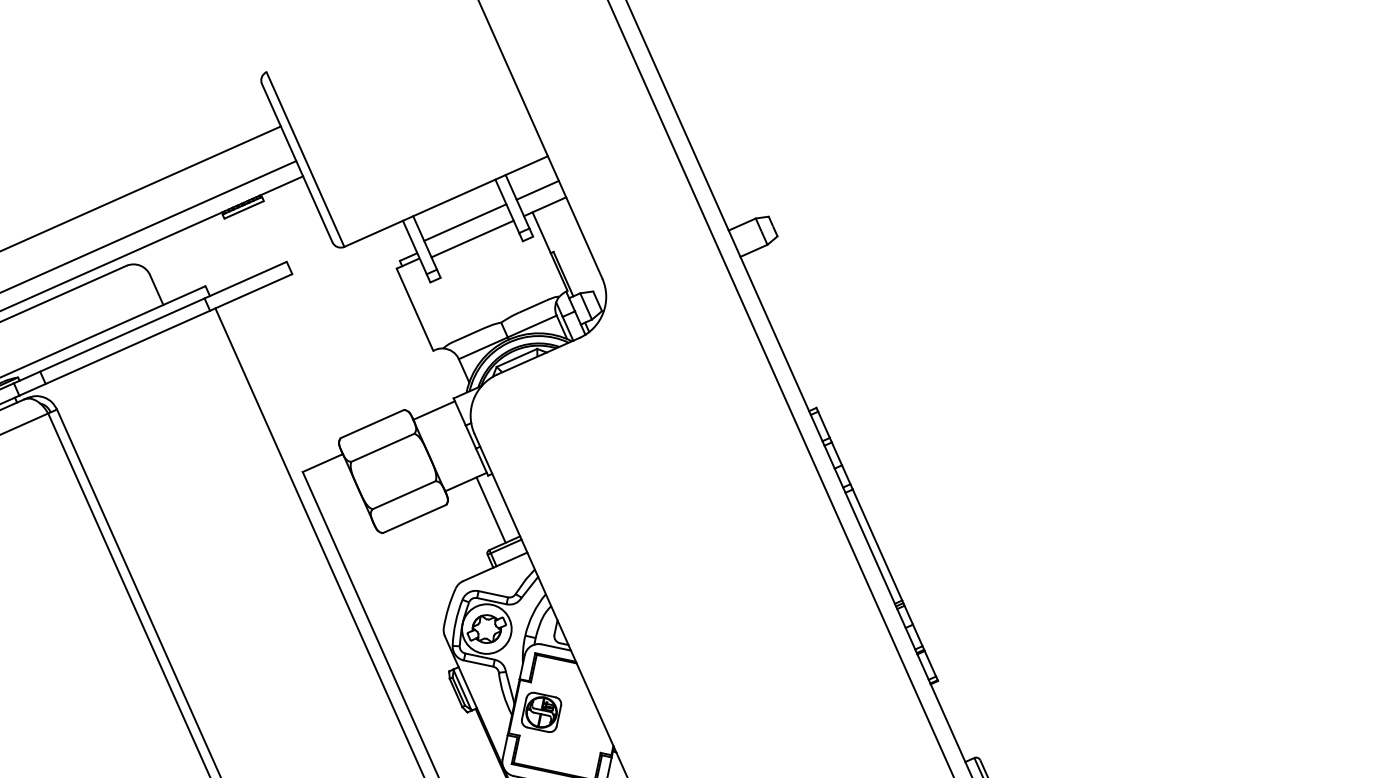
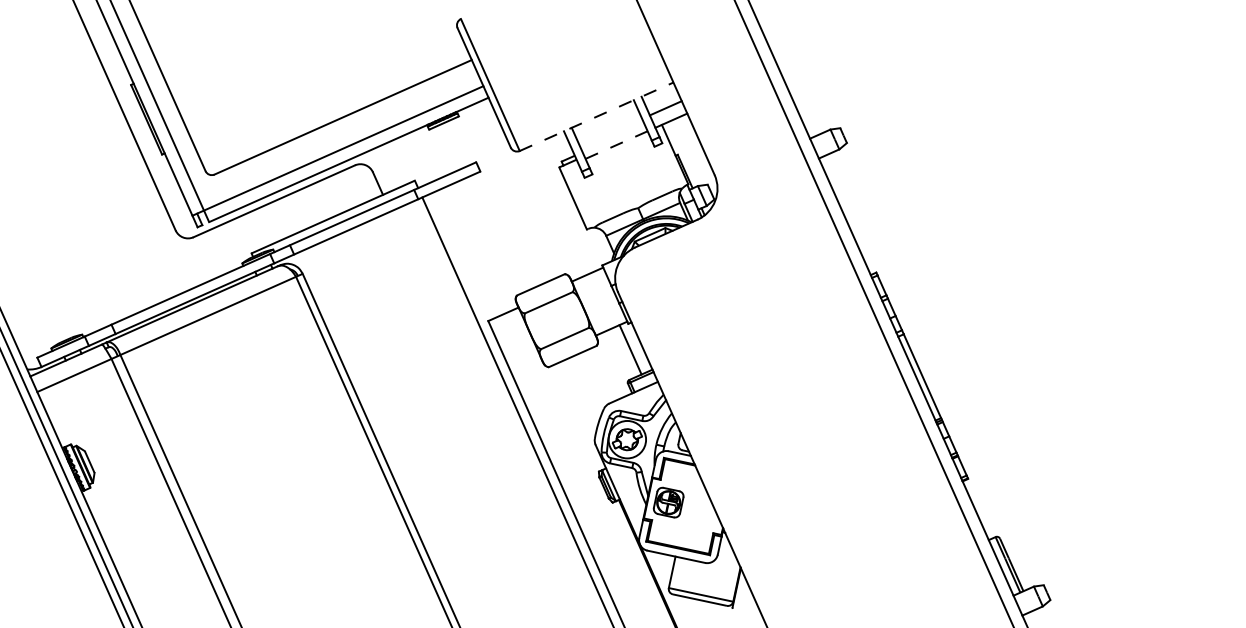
line: (447, 201) -> (597, 116), solid -> dashed
line: (465, 222) -> (611, 132), removed
line: (472, 239) -> (616, 145), solid -> dashed

